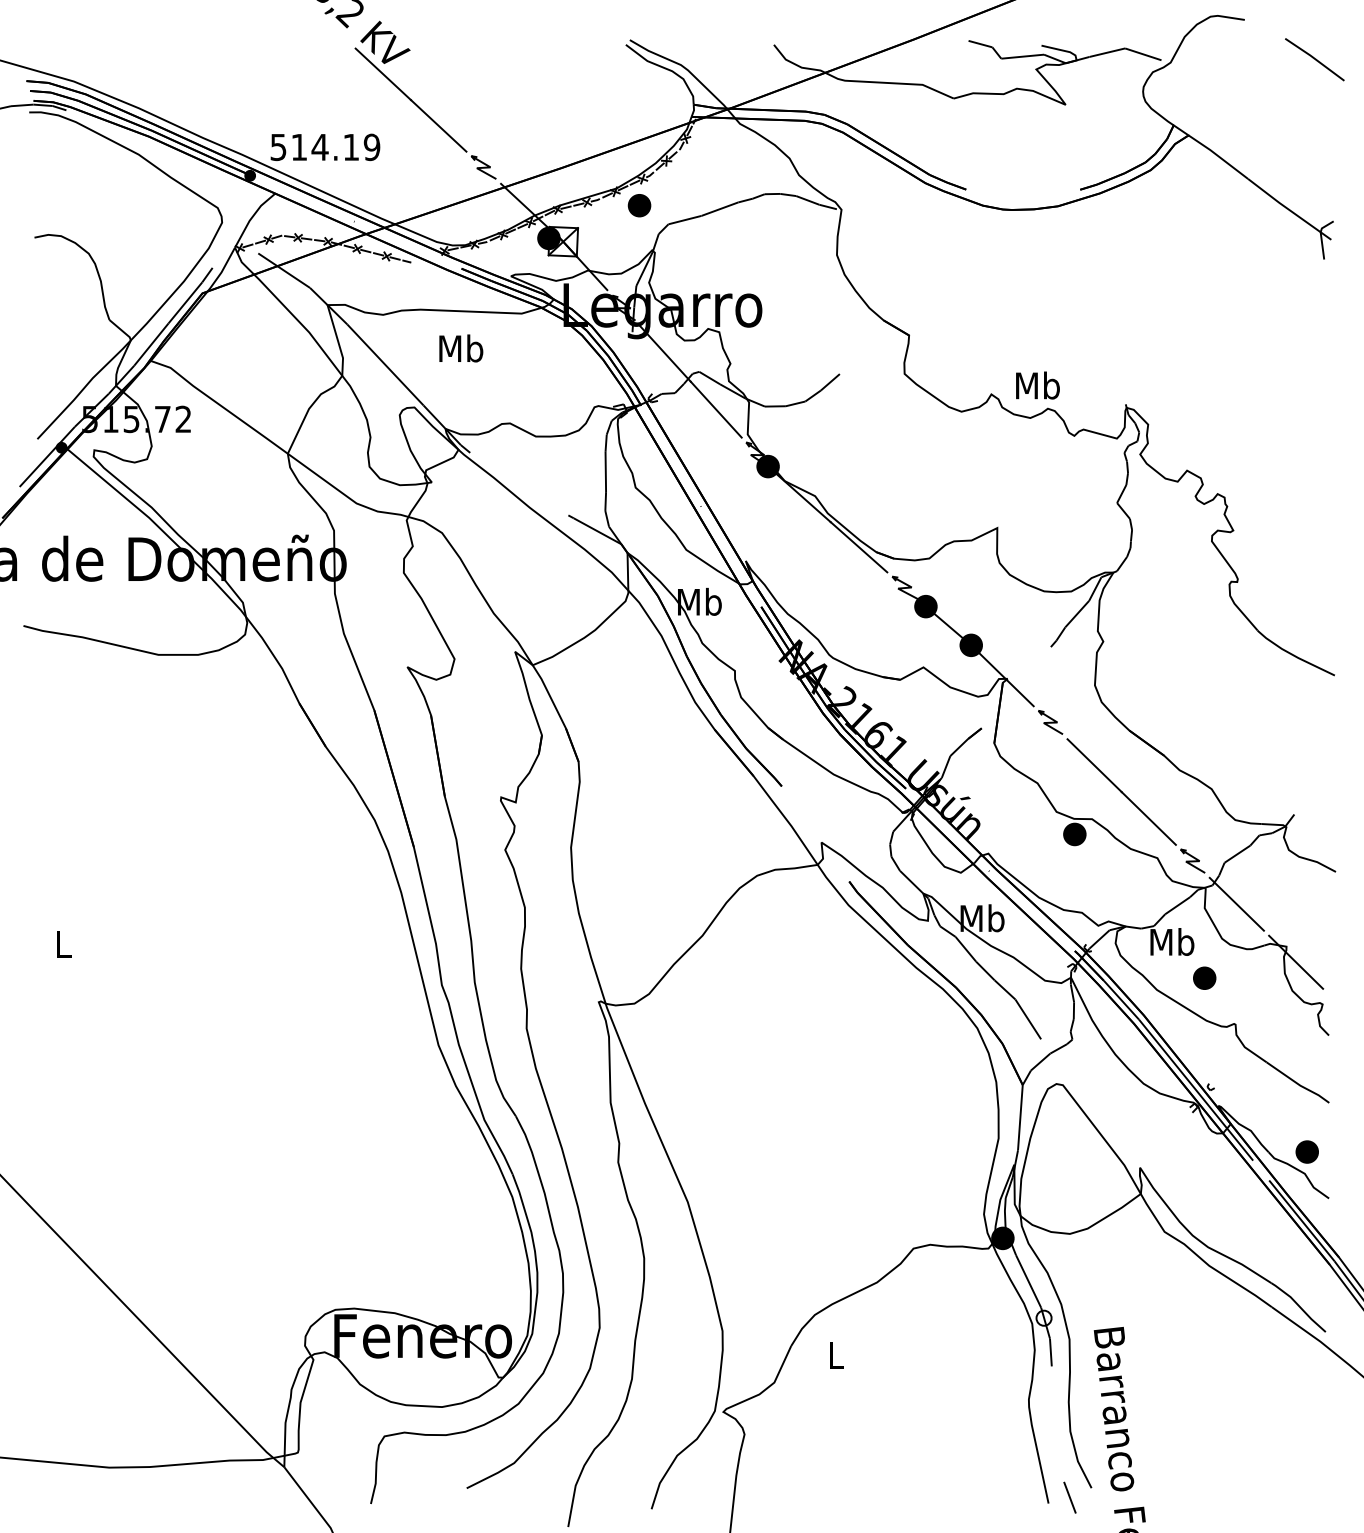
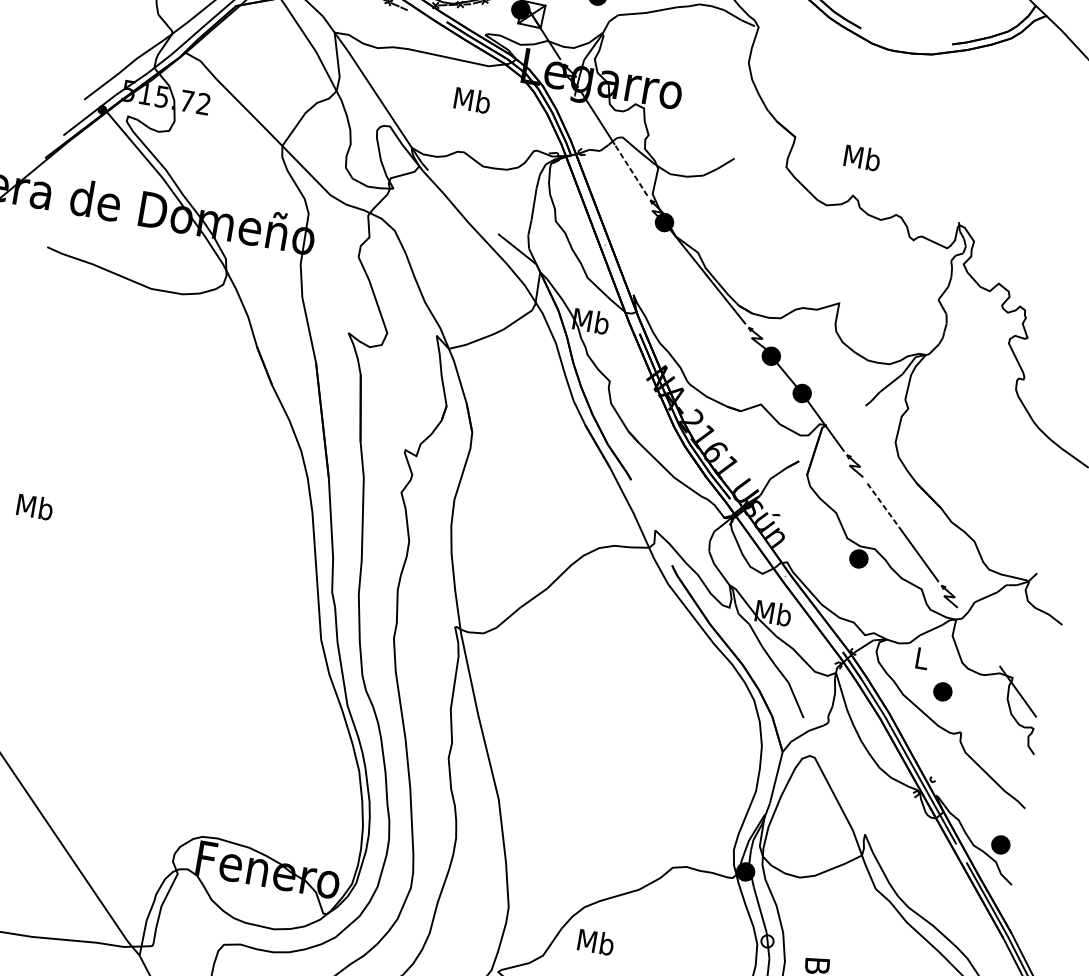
text: (461, 348) -> (472, 100), moved
text: (1037, 385) -> (862, 157), moved
line: (716, 409) -> (631, 169), solid -> dashed
line: (1094, 765) -> (884, 506), solid -> dashed
line: (1236, 903) -> (978, 636), removed
text: (1172, 941) -> (922, 658), Mb -> L
text: (63, 944) -> (35, 507), L -> Mb
text: (835, 1355) -> (595, 942), L -> Mb

